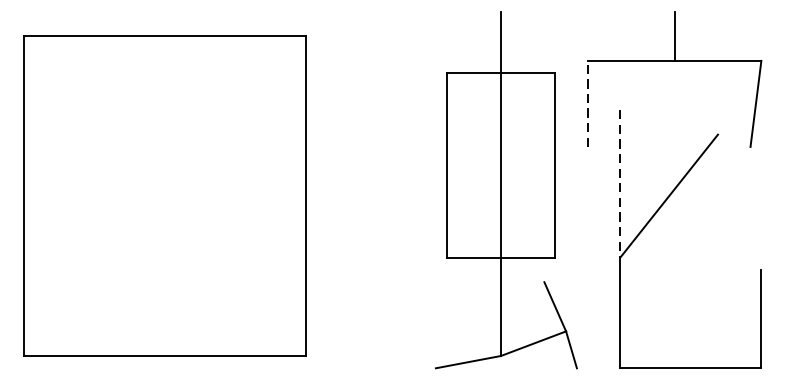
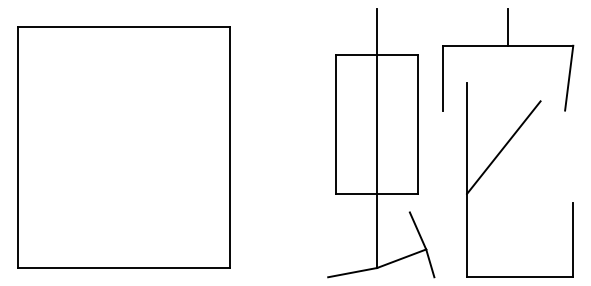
line: (587, 103) -> (442, 77), dashed -> solid
line: (620, 184) -> (467, 138), dashed -> solid

